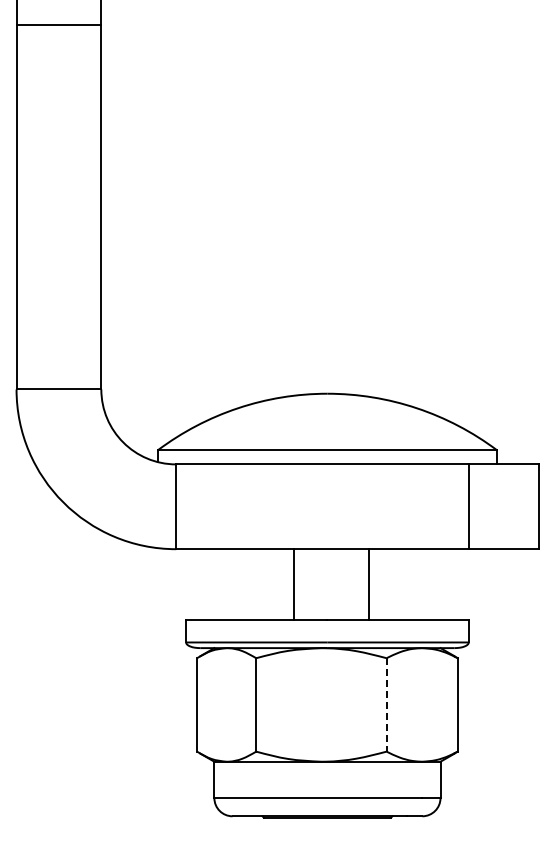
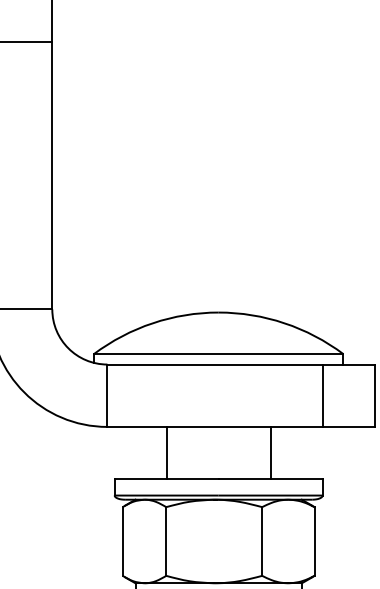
line: (293, 584) -> (166, 452), moved
line: (369, 584) -> (270, 452), moved
line: (386, 704) -> (262, 541), dashed -> solid

